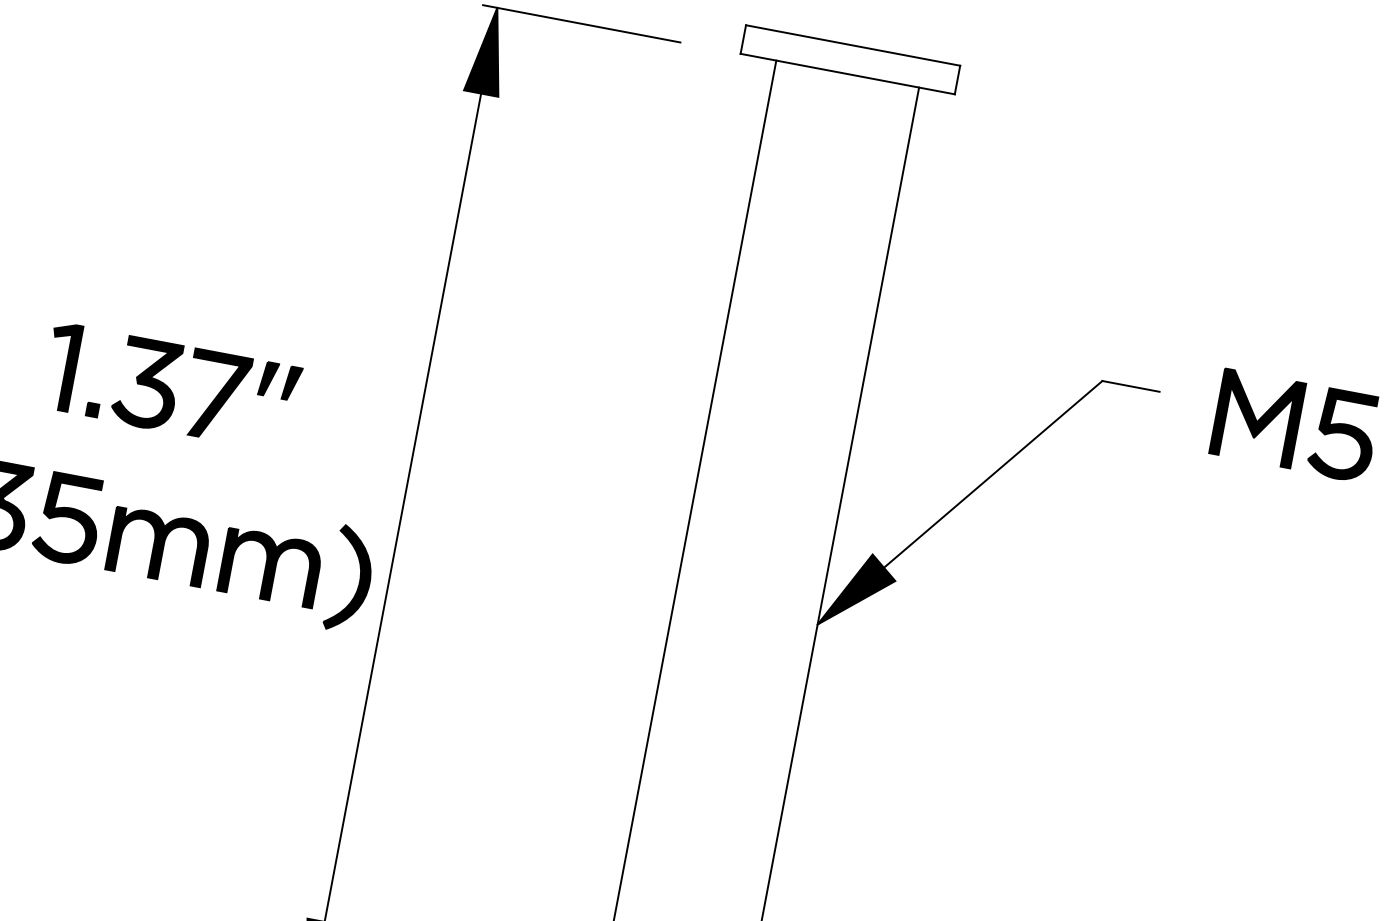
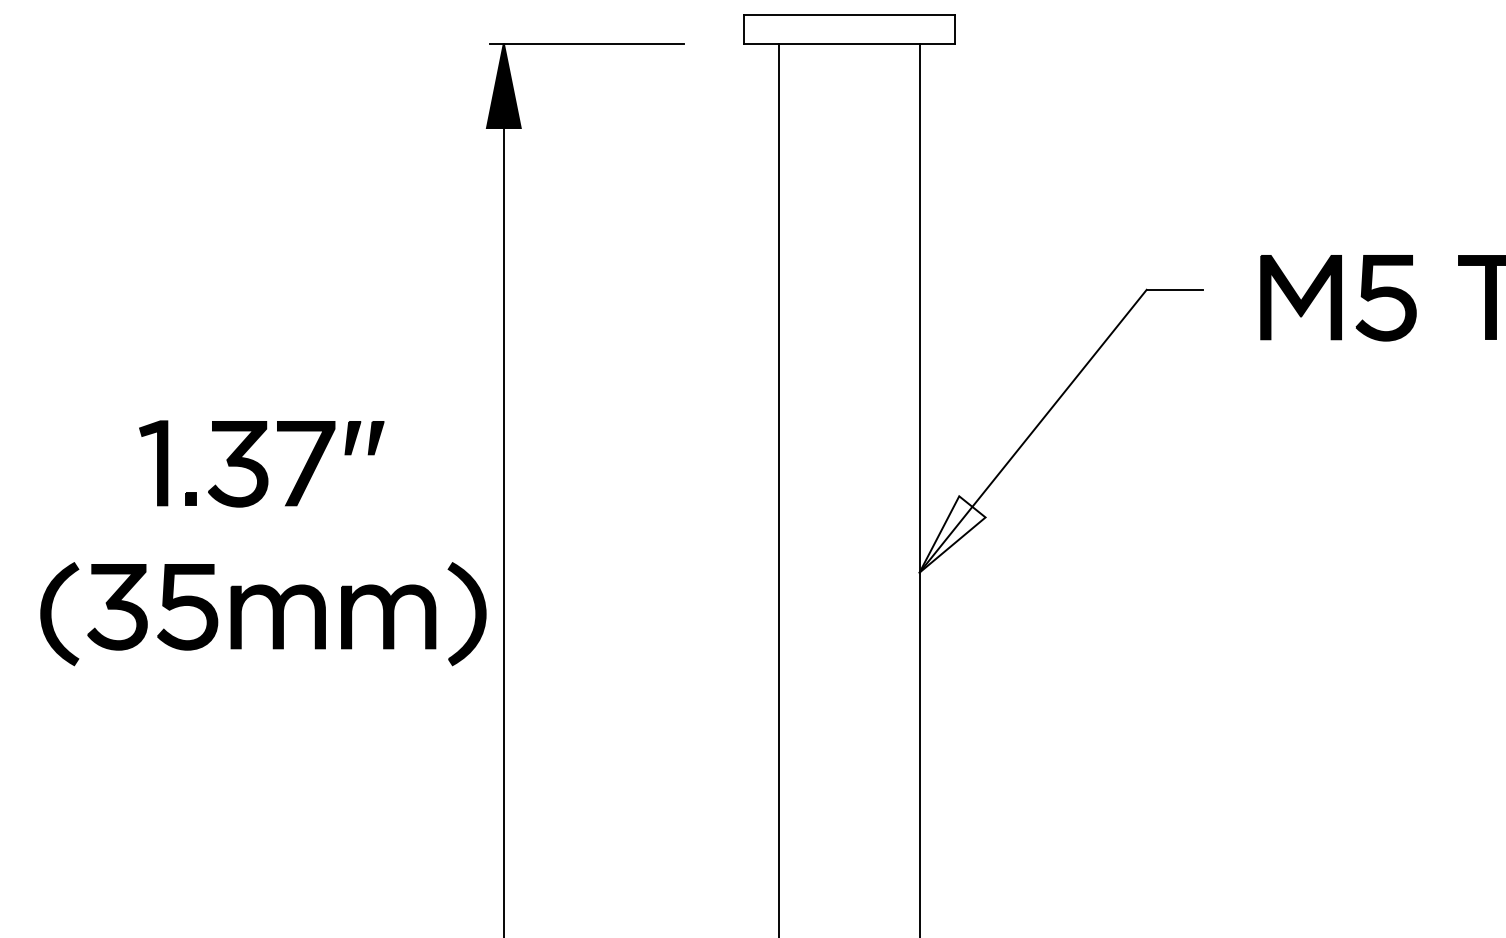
fill: (858, 592) -> (952, 534), removed

